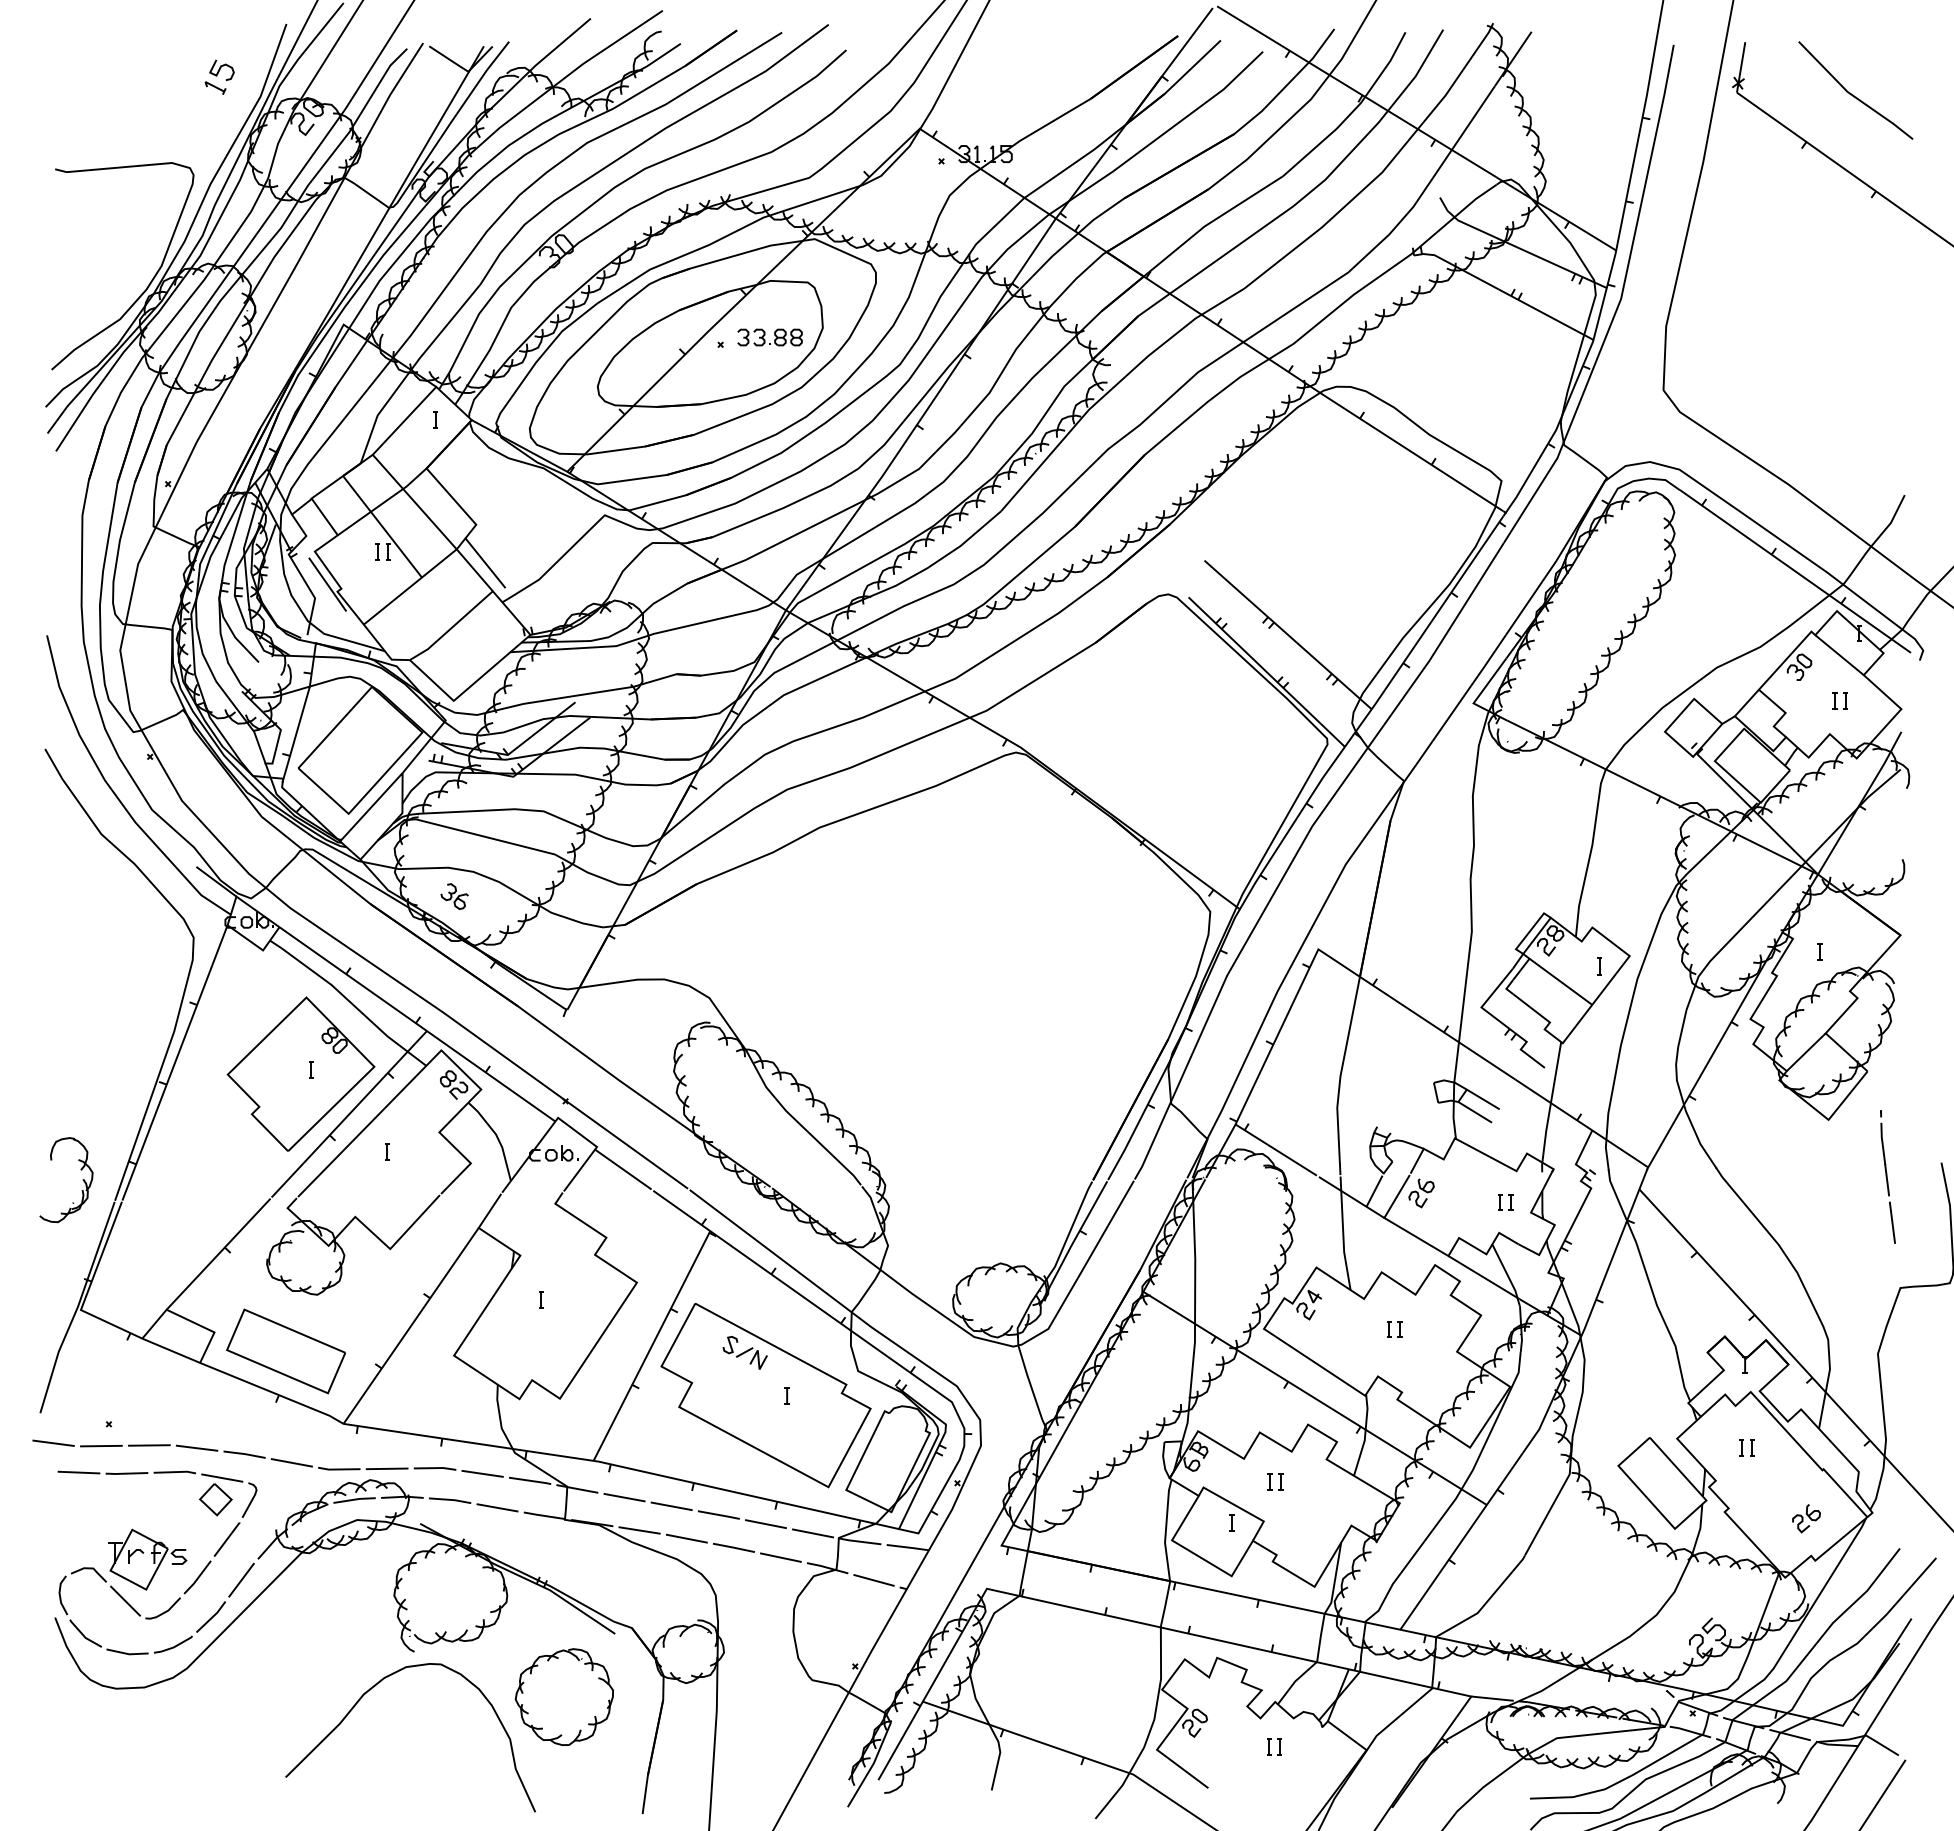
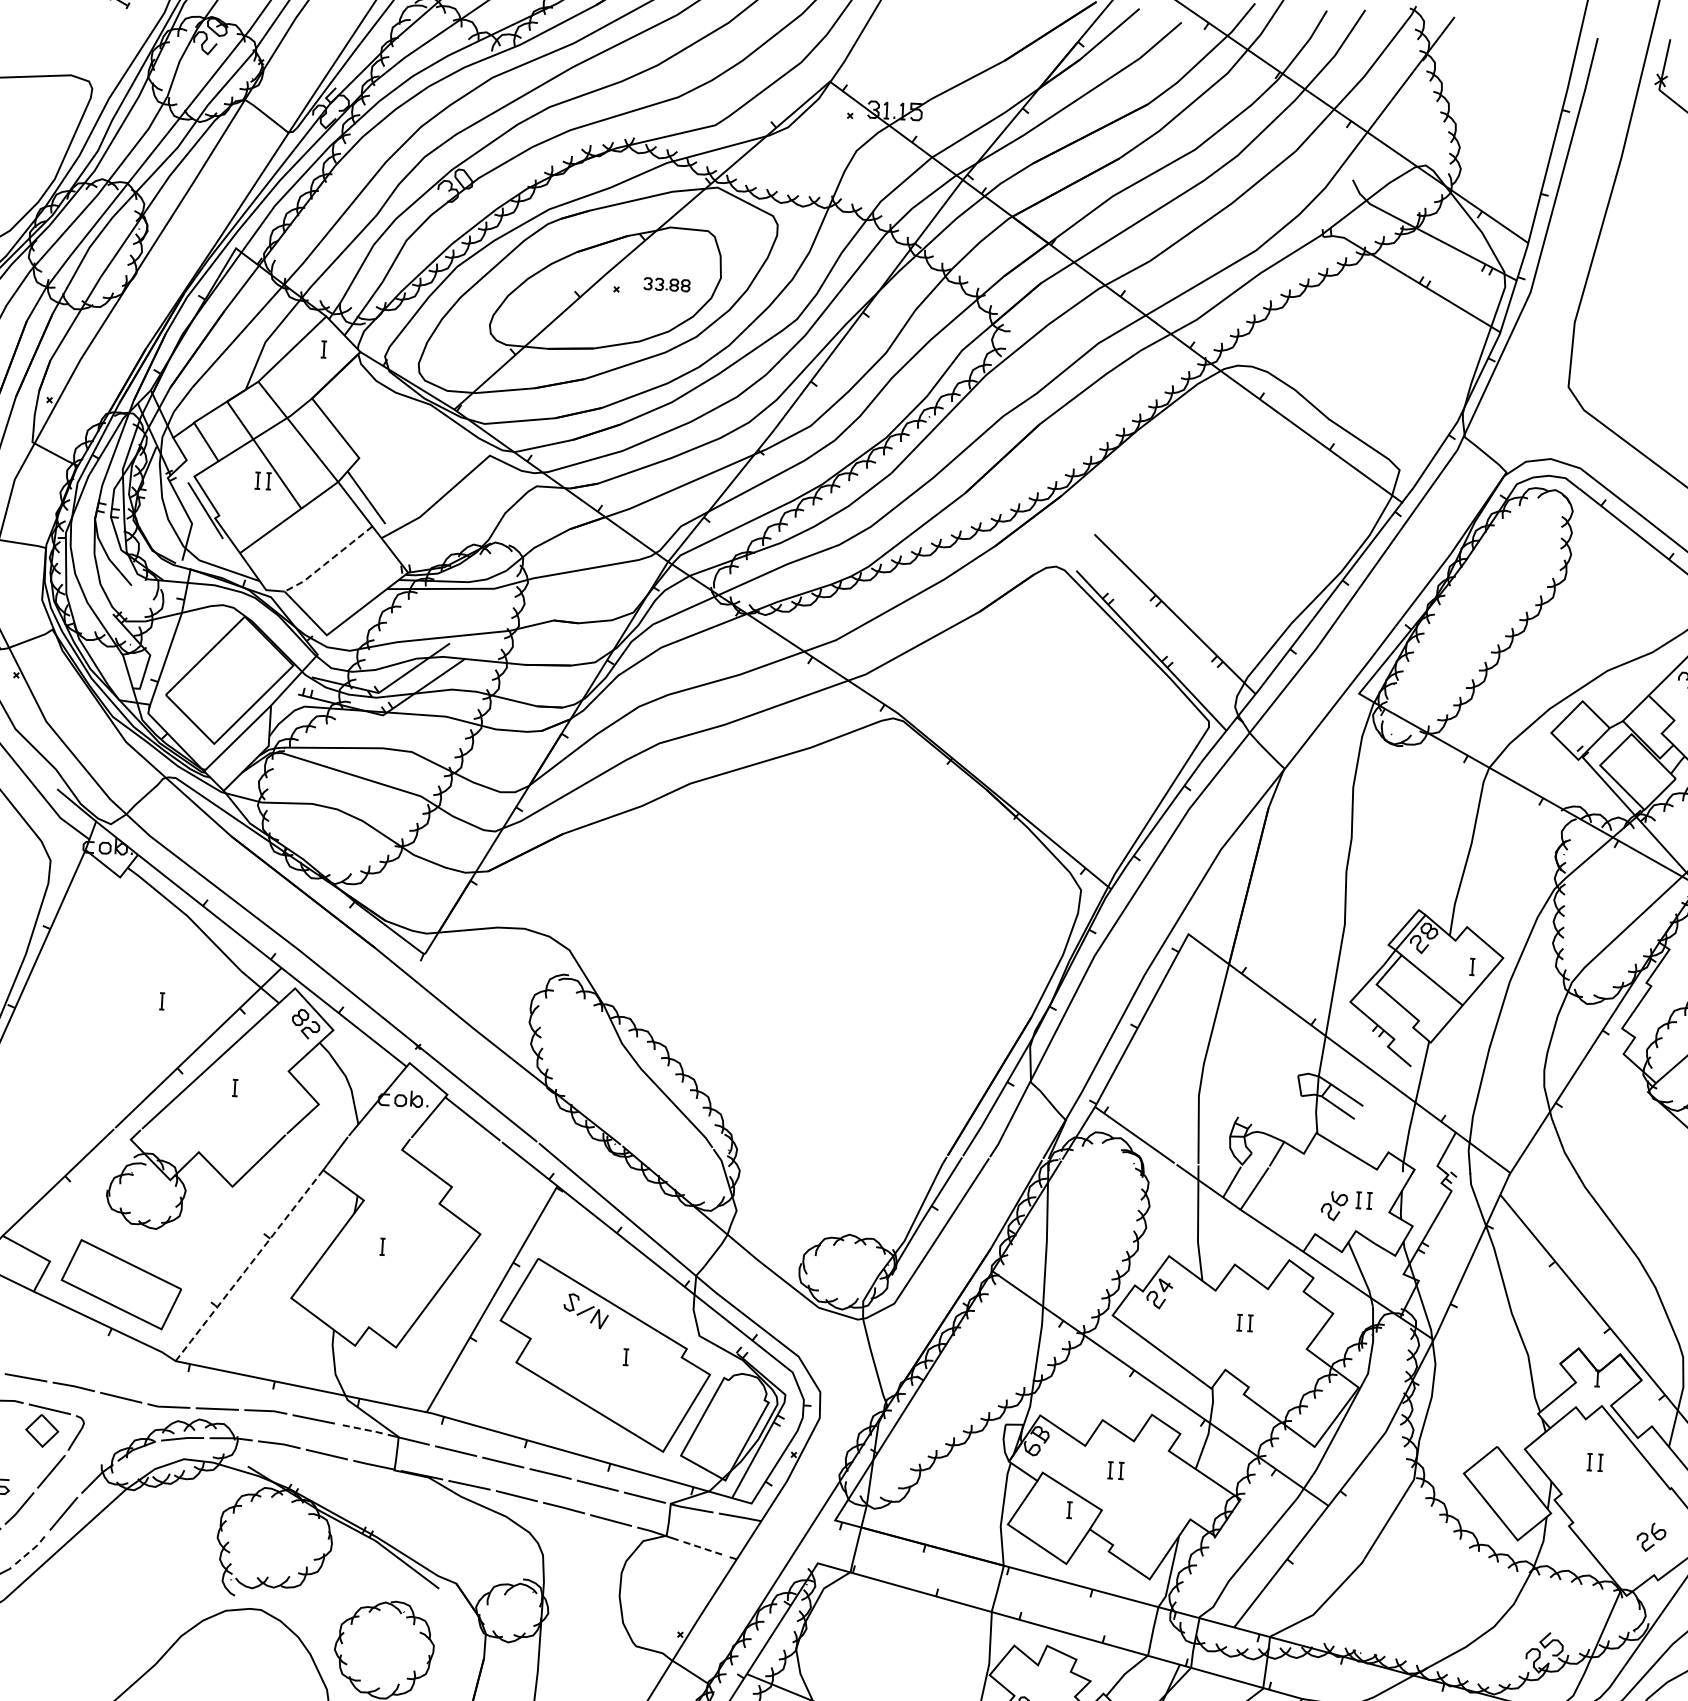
part: (769, 337) -> (666, 284), size x0.7
line: (452, 627) -> (329, 560), solid -> dashed
part: (454, 896) -> (316, 833), removed
part: (300, 1073) -> (151, 1004), removed
part: (1421, 1193) -> (1334, 1206), moved
line: (410, 1326) -> (248, 1266), solid -> dashed
line: (530, 1480) -> (361, 1428), solid -> dashed
line: (874, 1580) -> (704, 1548), solid -> dashed
line: (212, 1617) -> (32, 1549), solid -> dashed

